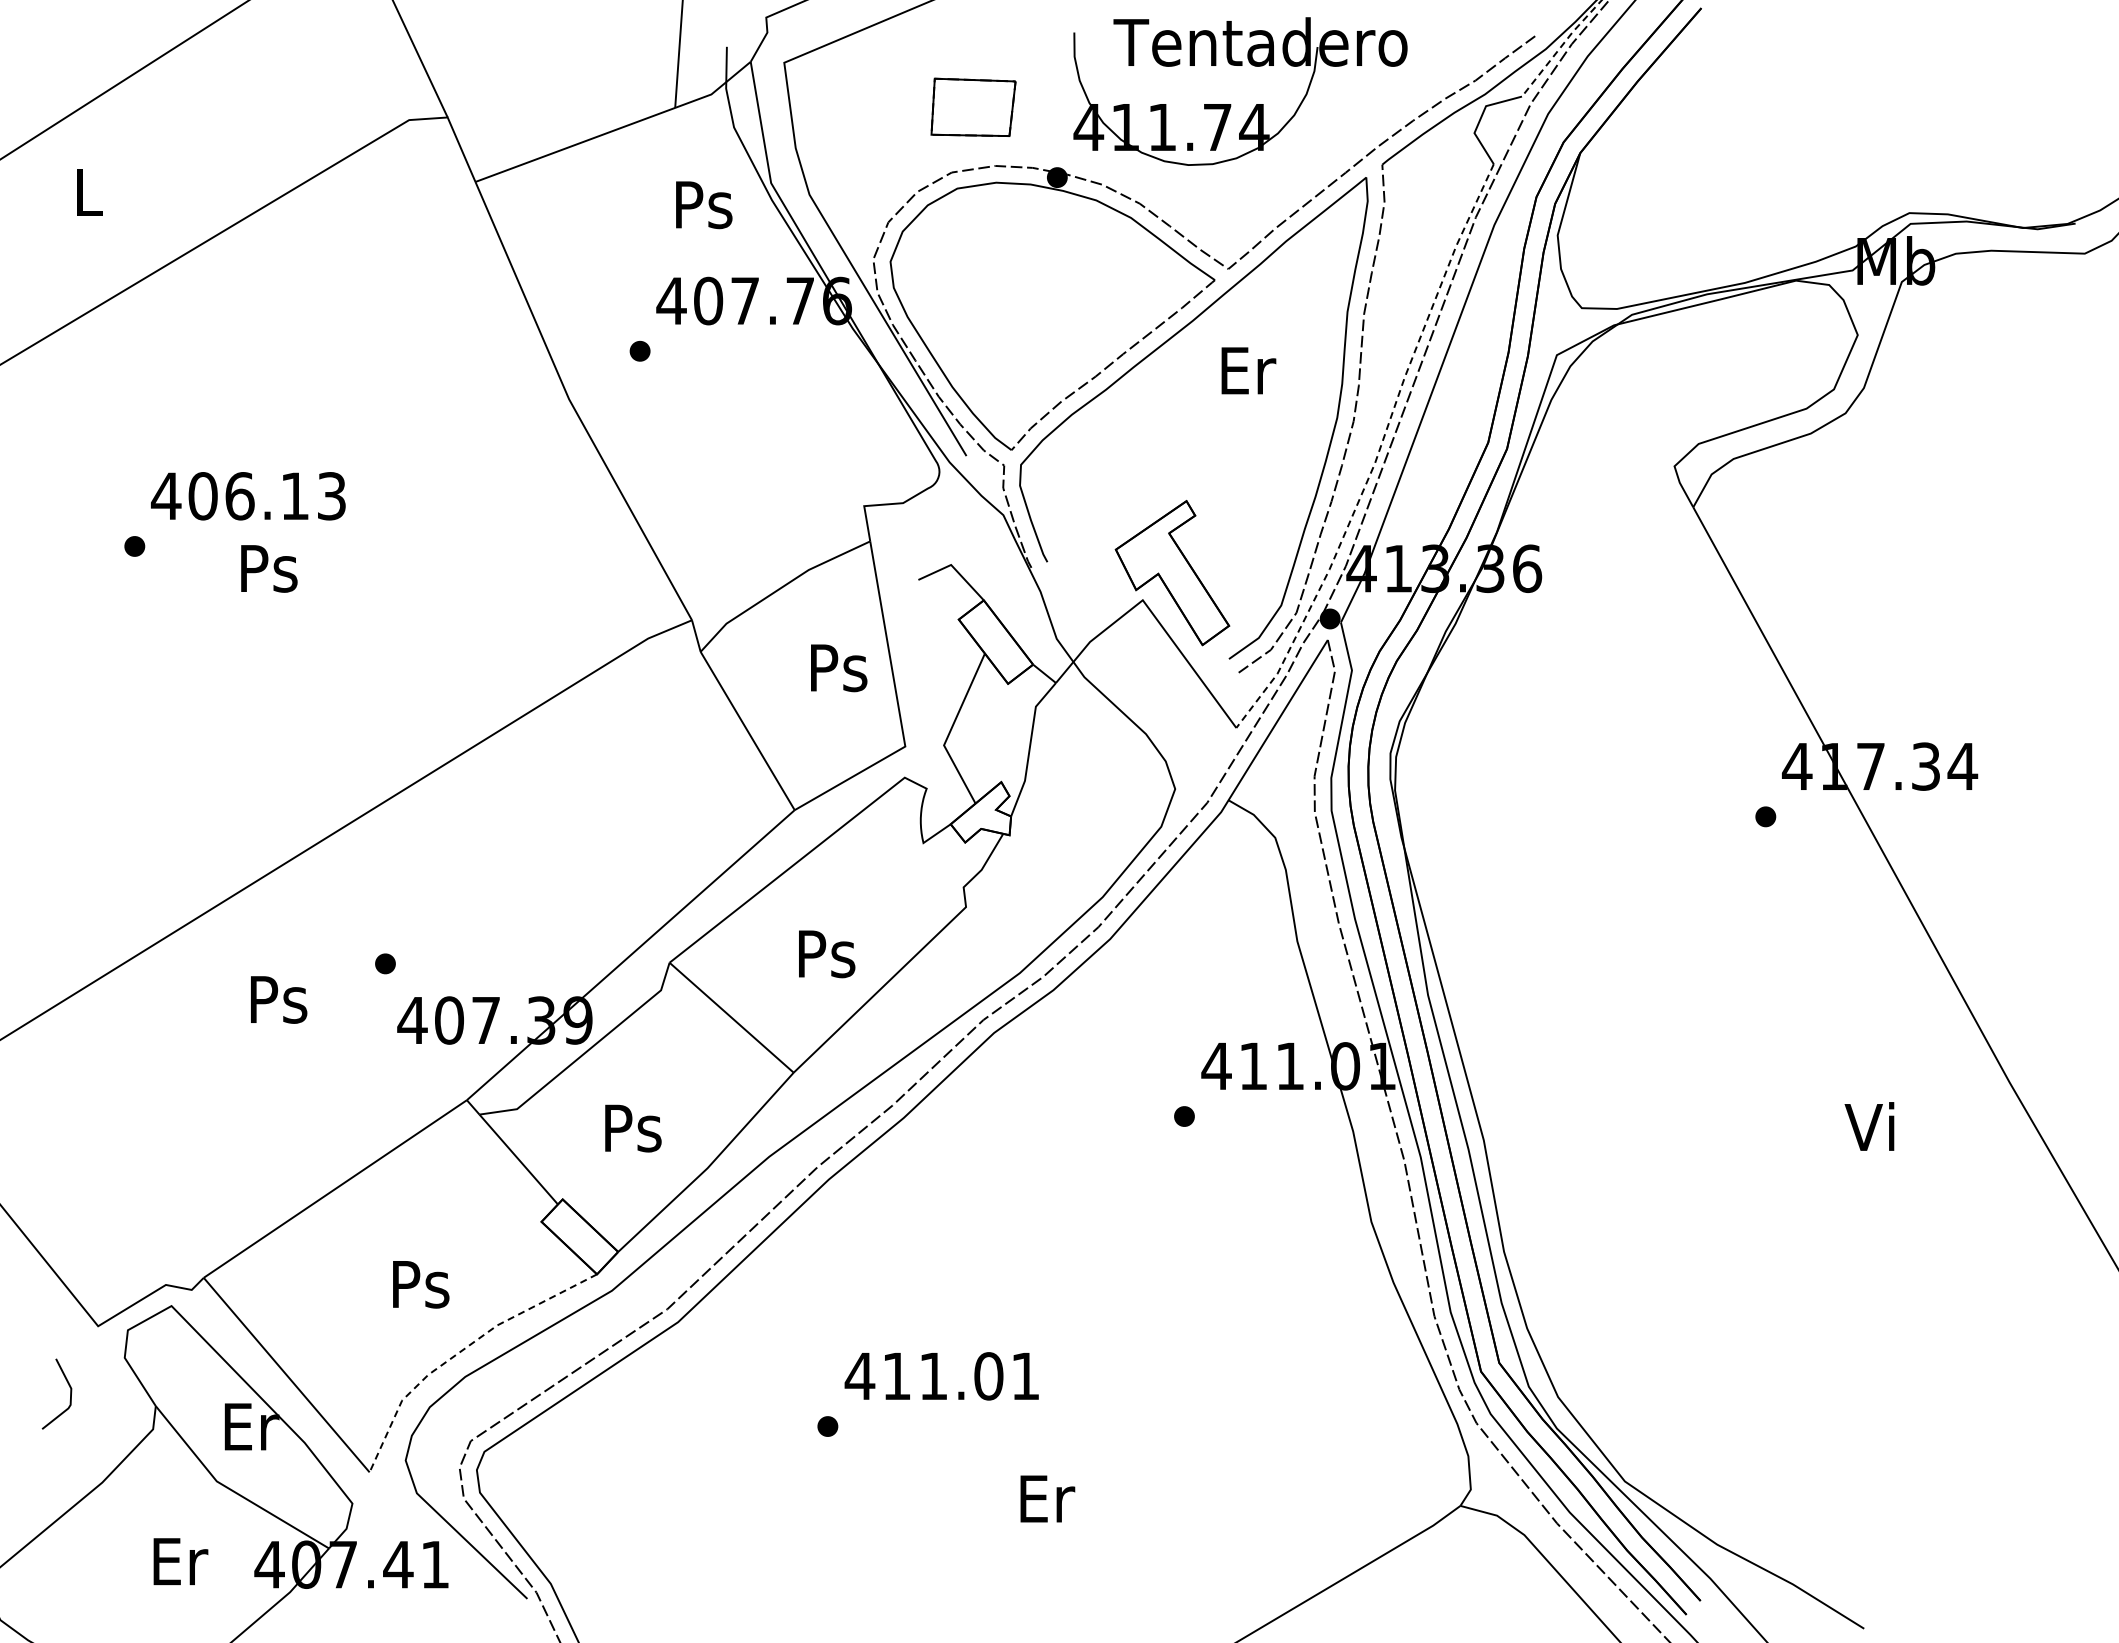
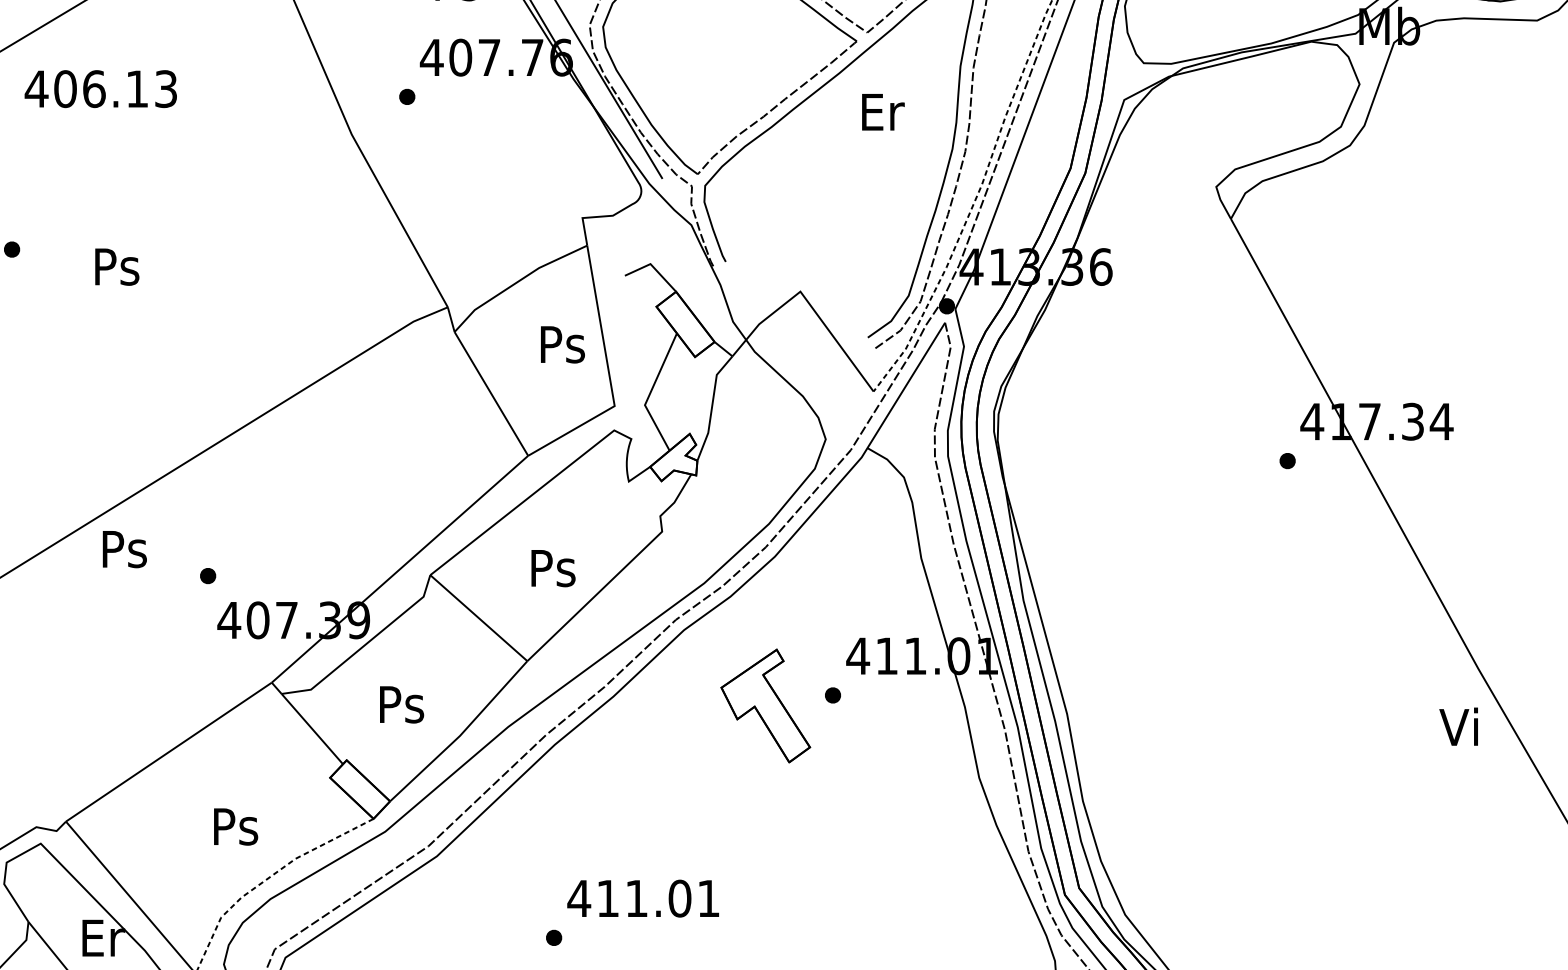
text: (248, 496) -> (100, 89), moved
part: (1172, 573) -> (765, 706), moved
text: (279, 999) -> (125, 549), moved
text: (1869, 1126) -> (1458, 726), moved

